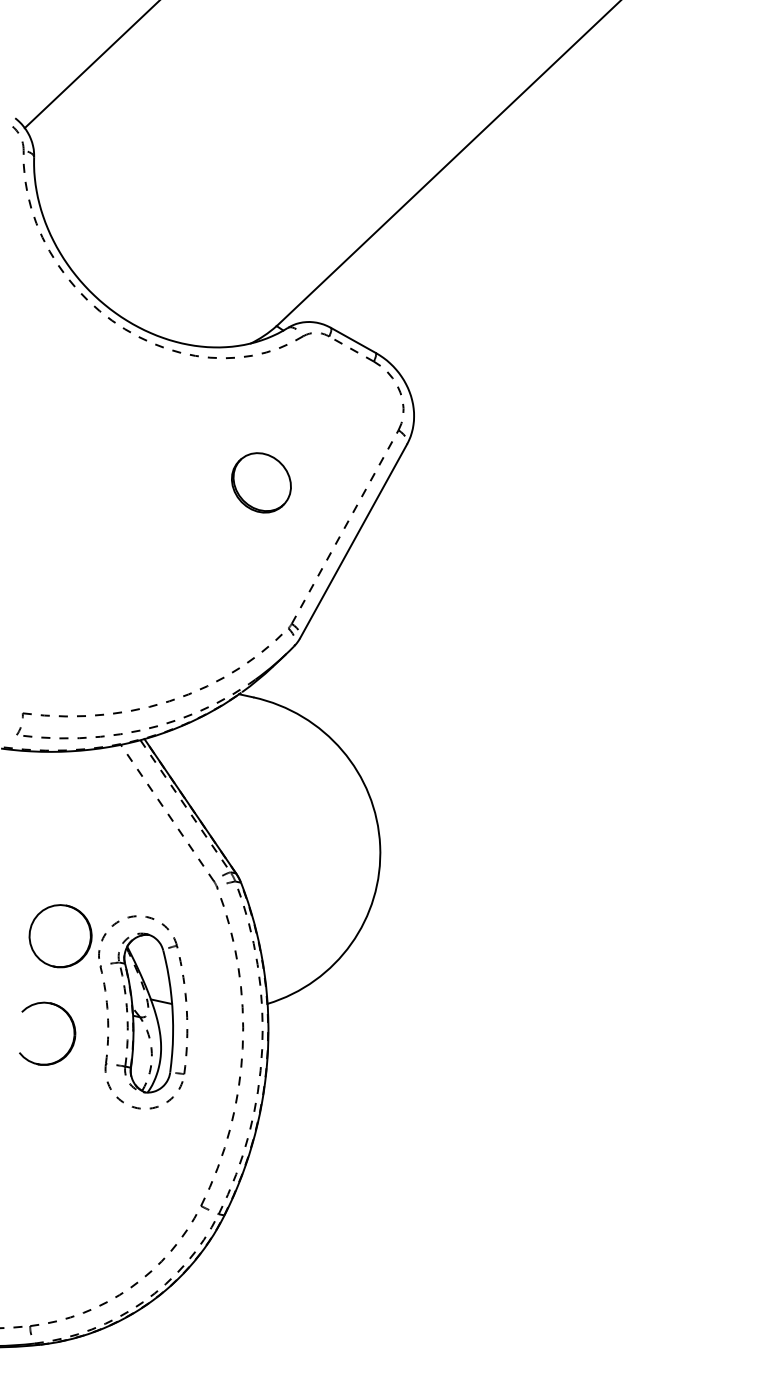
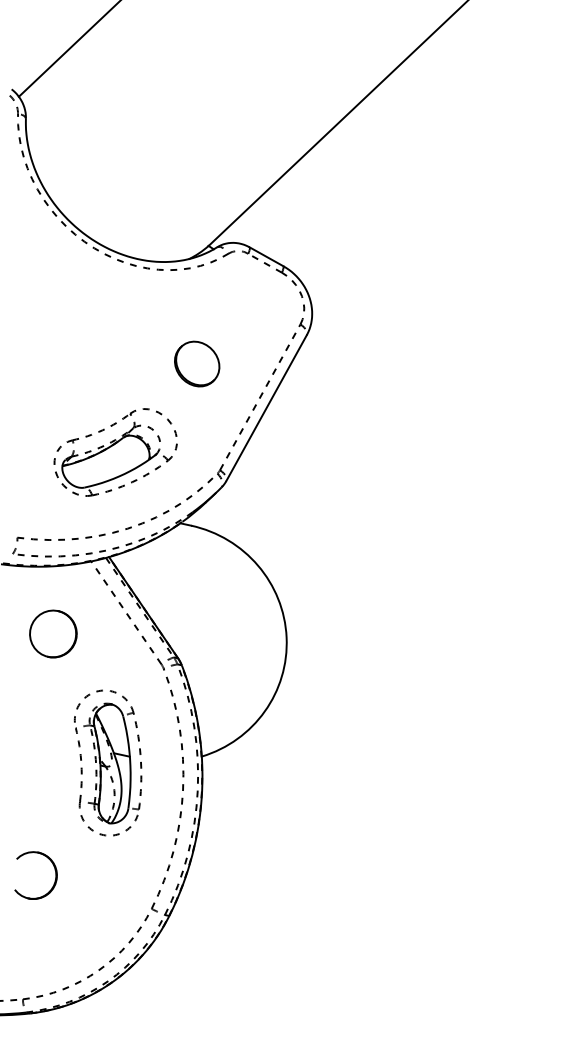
part: (153, 599) -> (115, 451), added
part: (60, 936) -> (53, 634), moved
part: (72, 1026) -> (54, 870), moved

